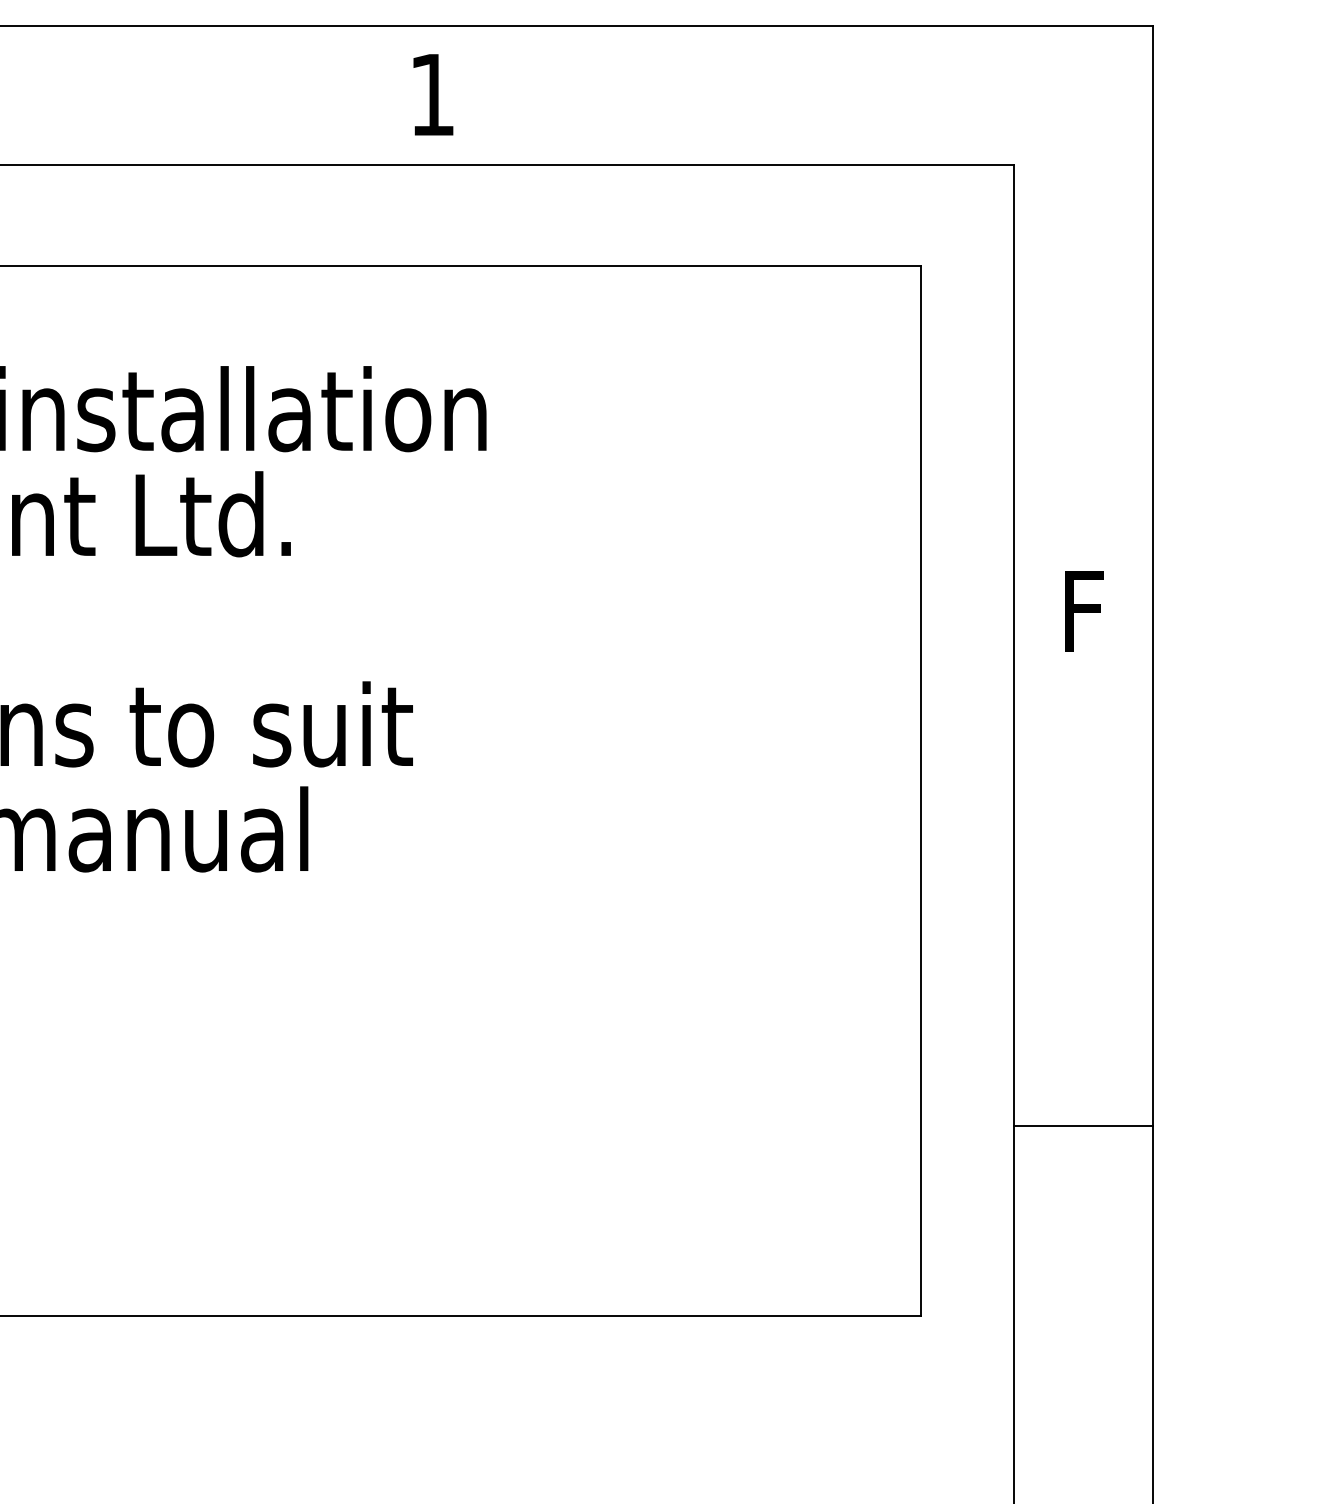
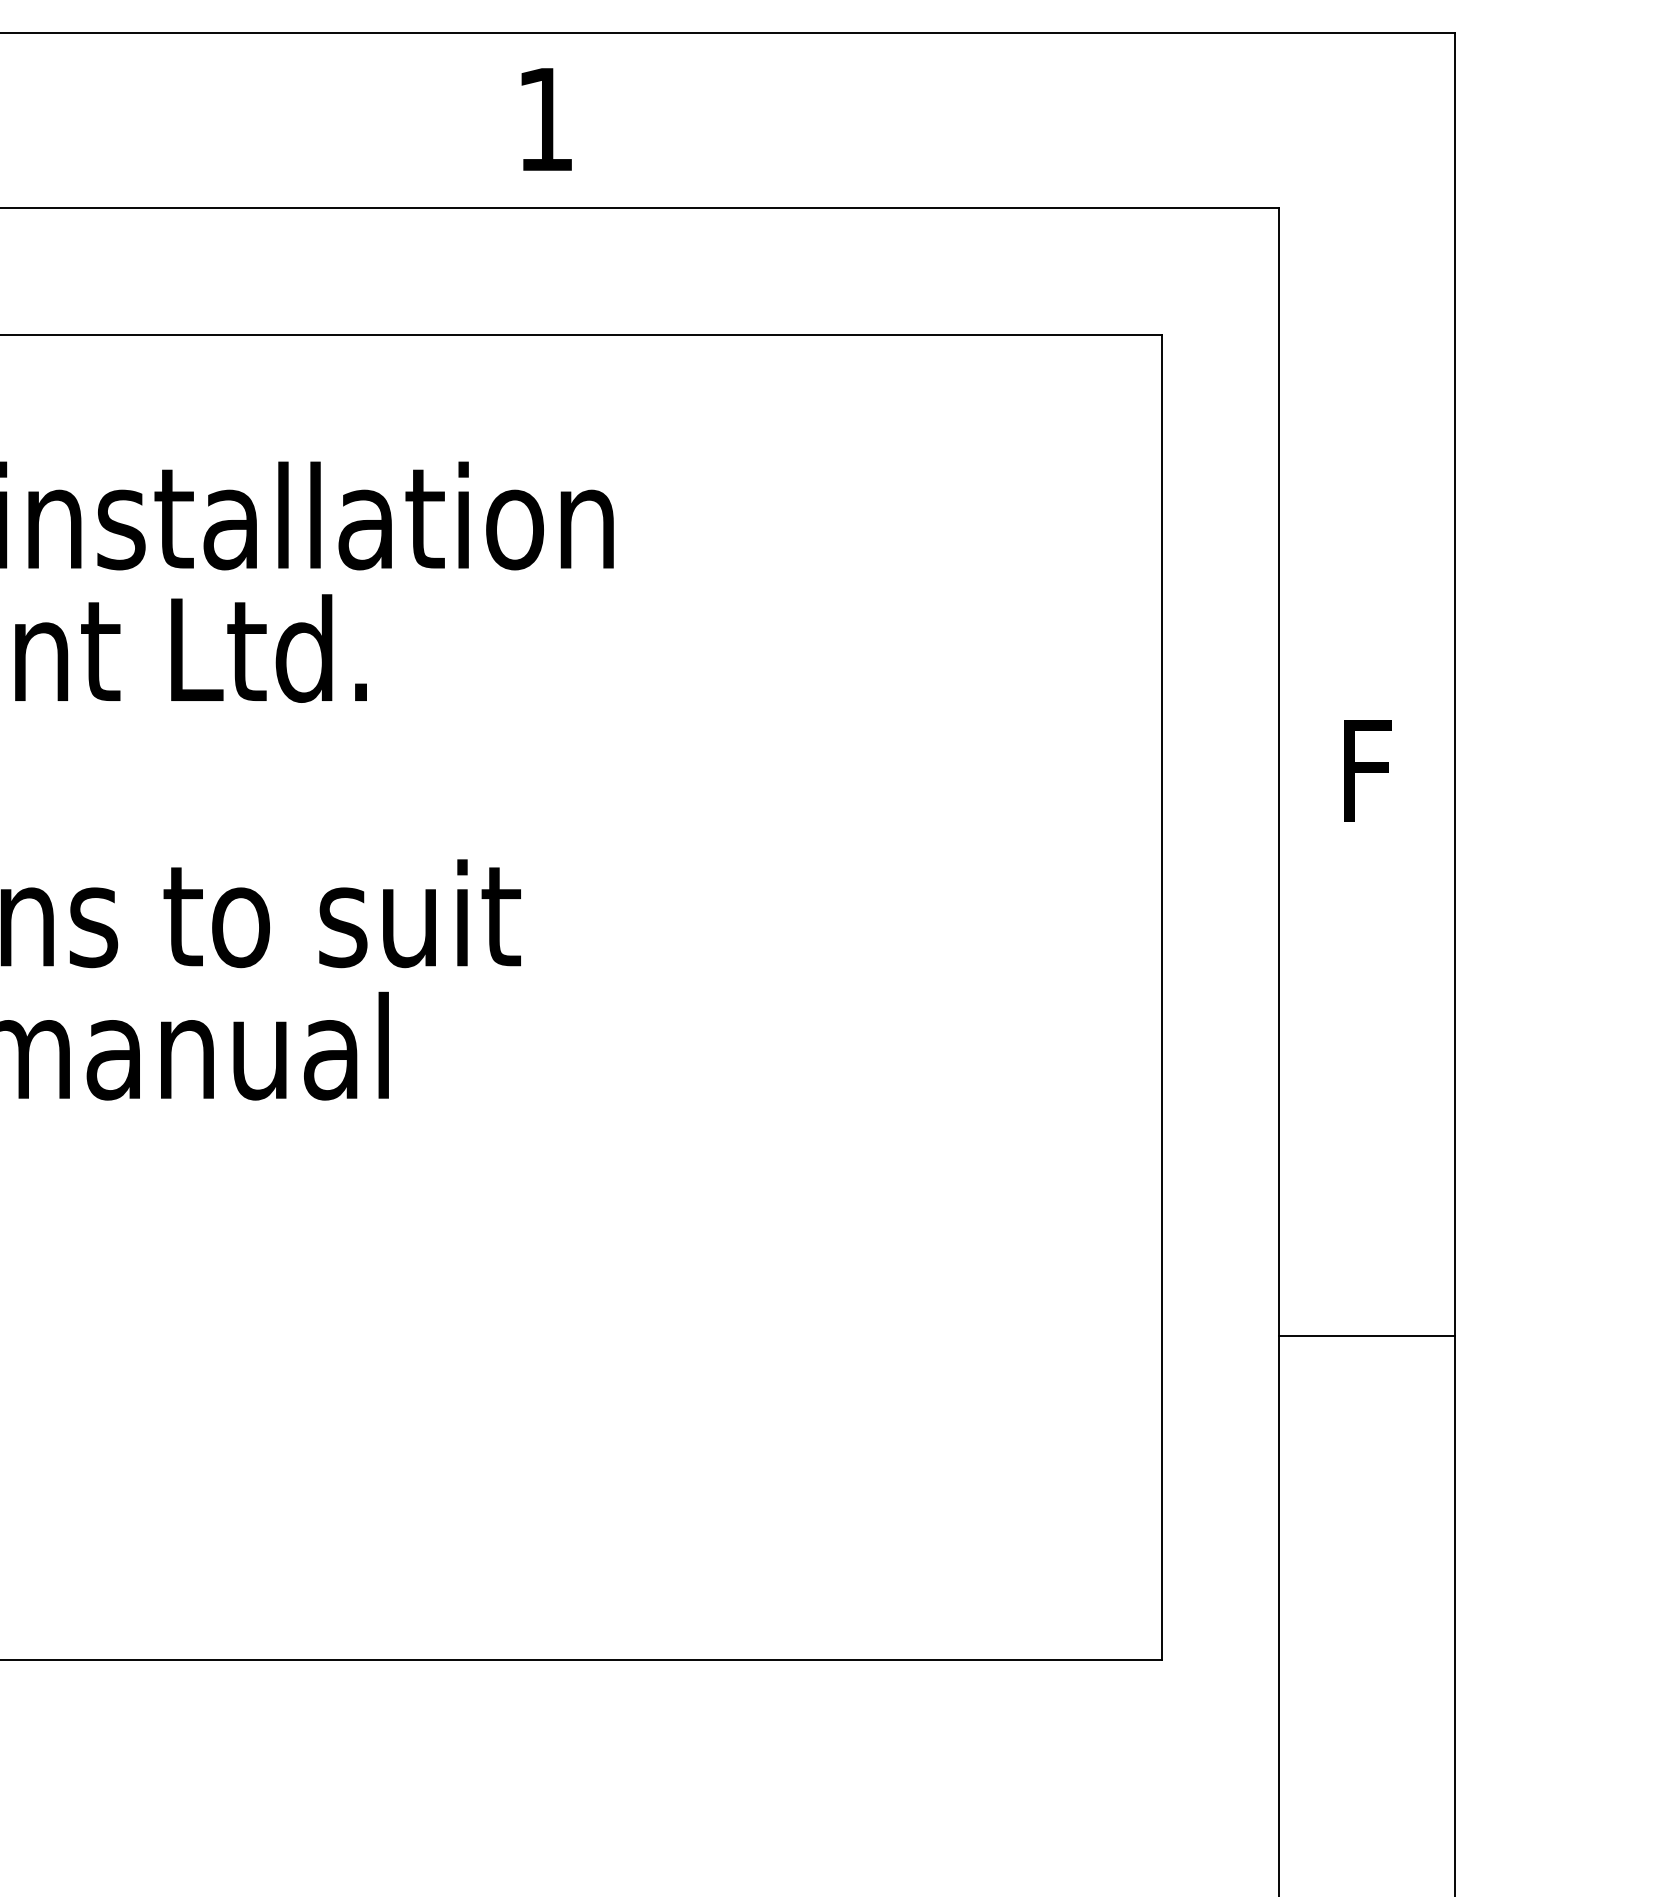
line: (1083, 1125) -> (1366, 1335), moved

